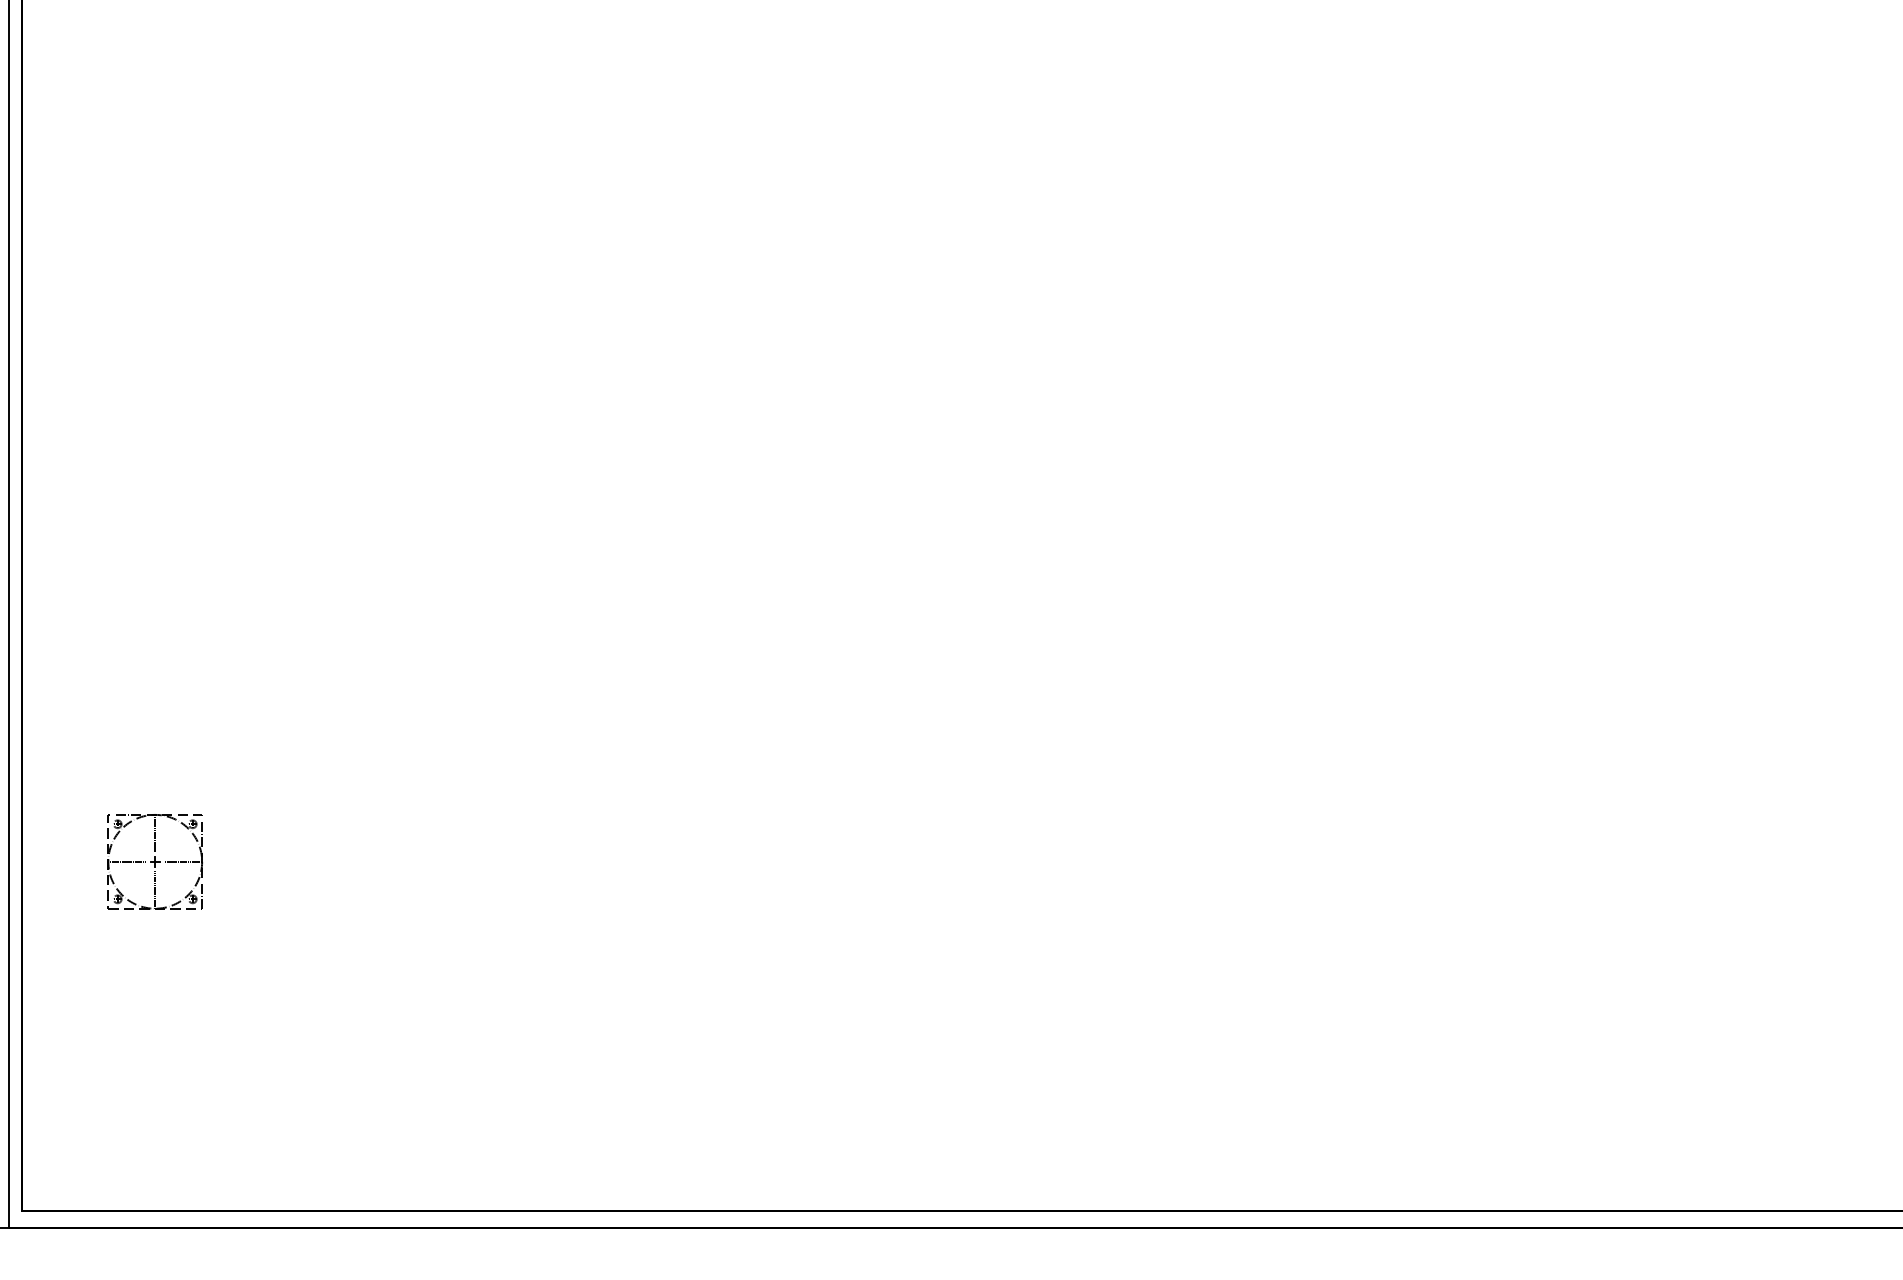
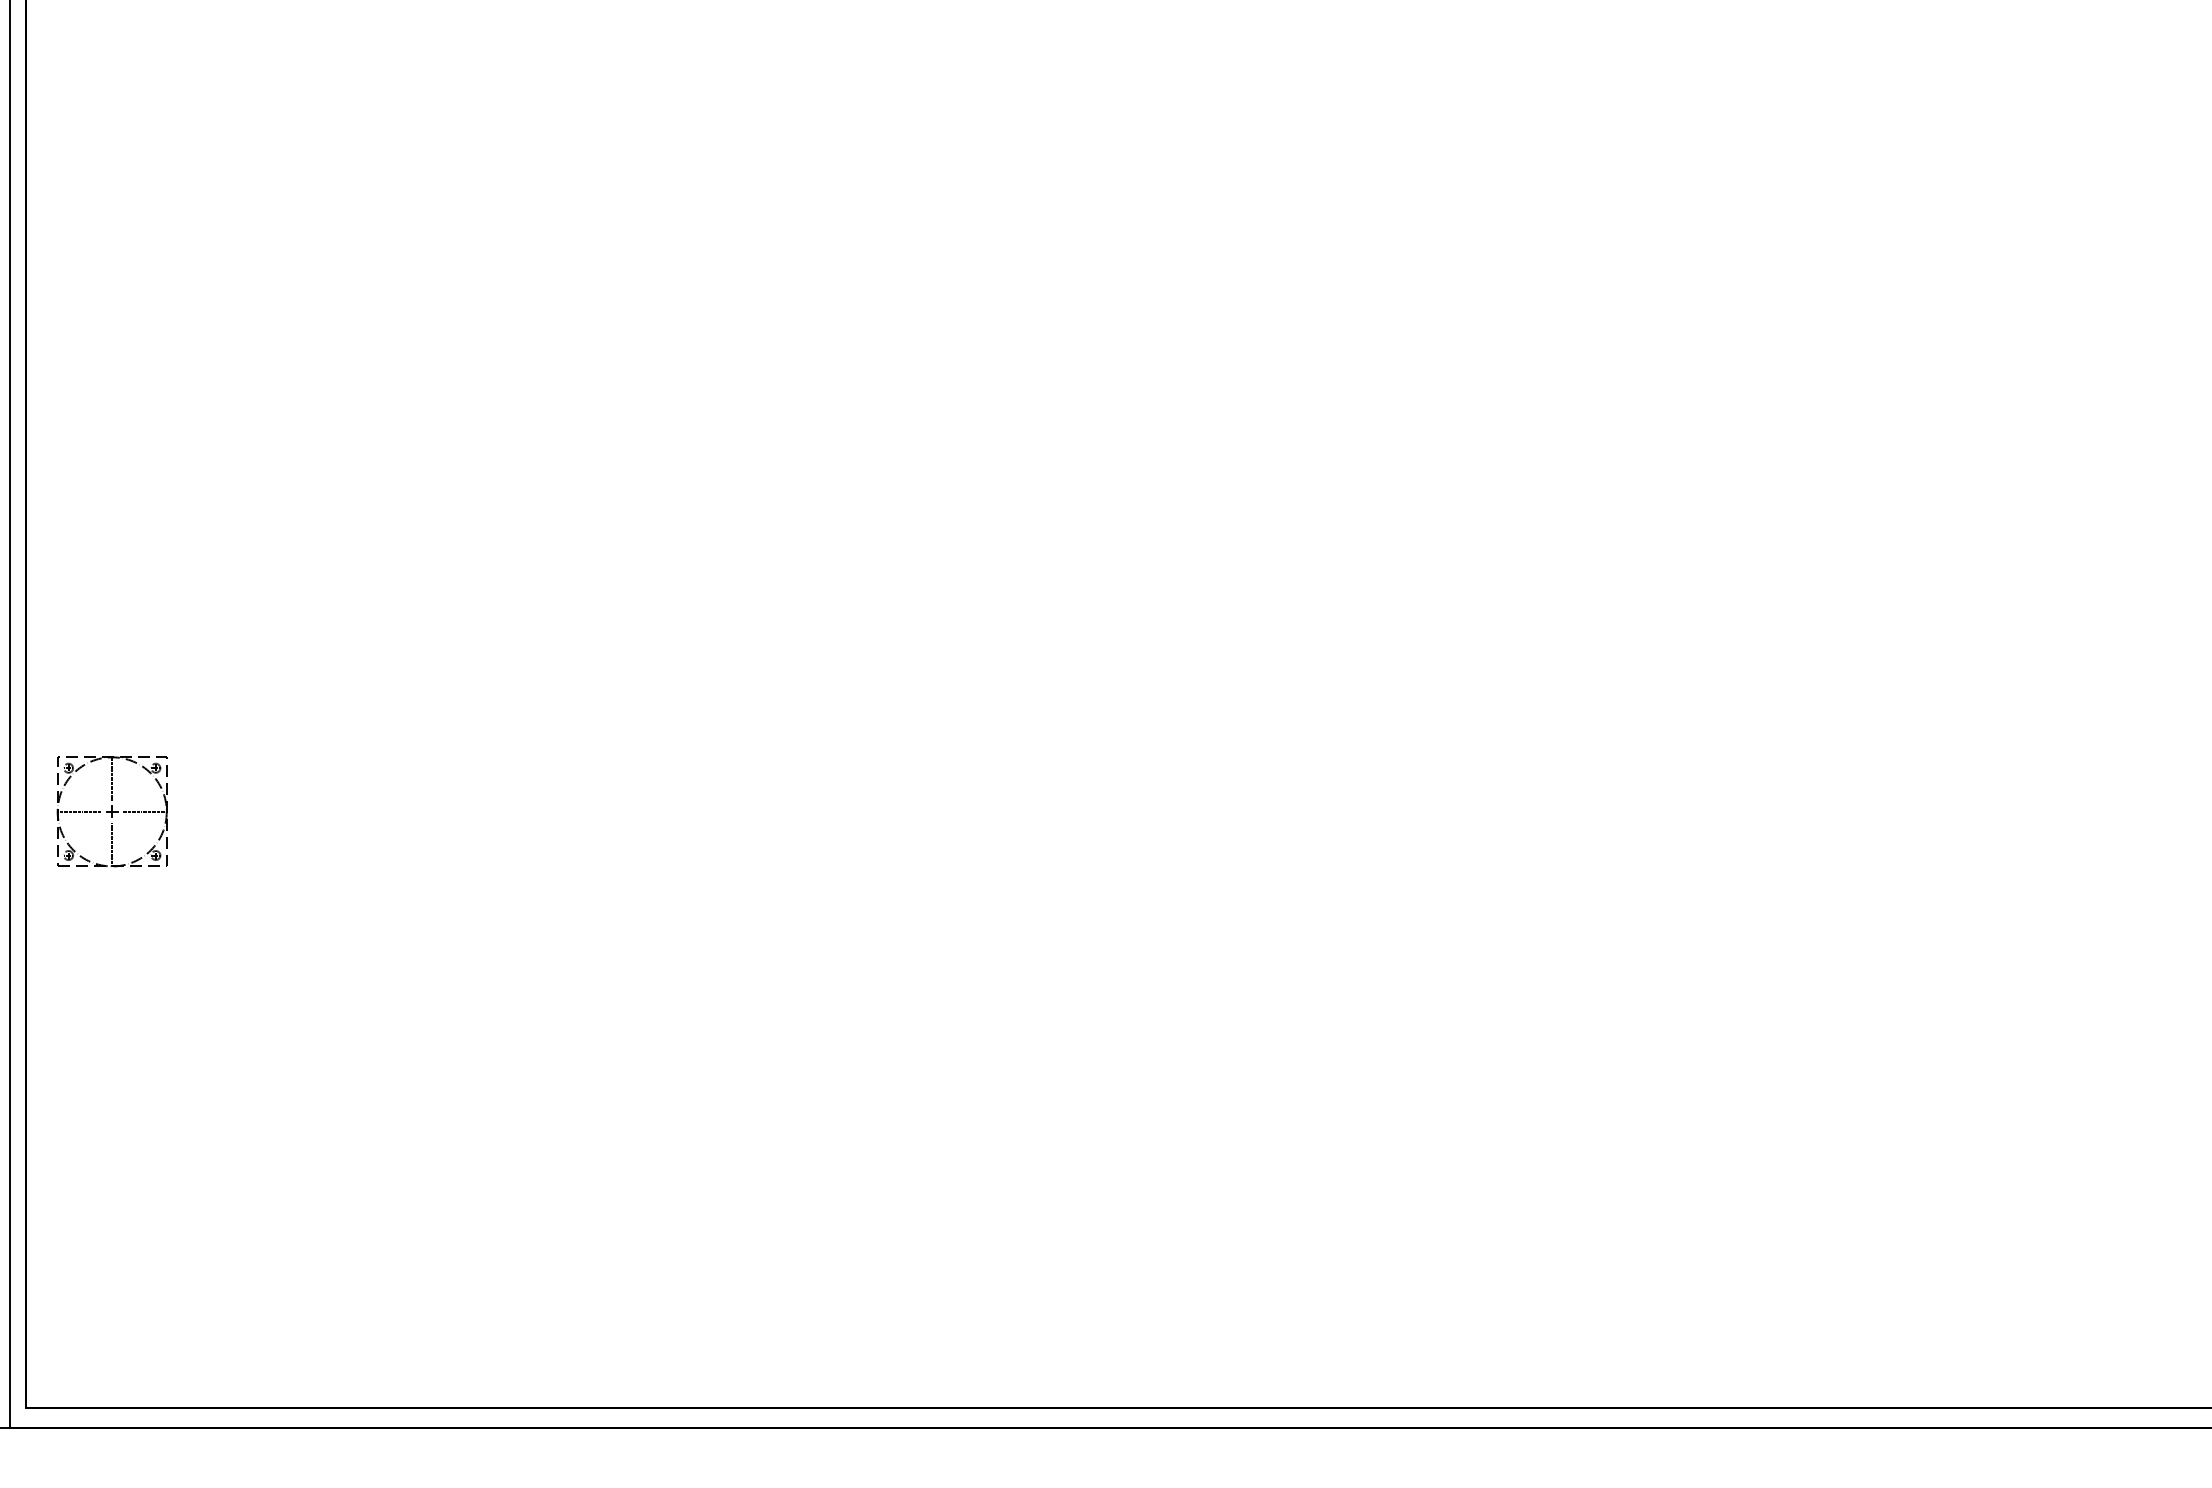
part: (154, 861) -> (111, 811), moved

